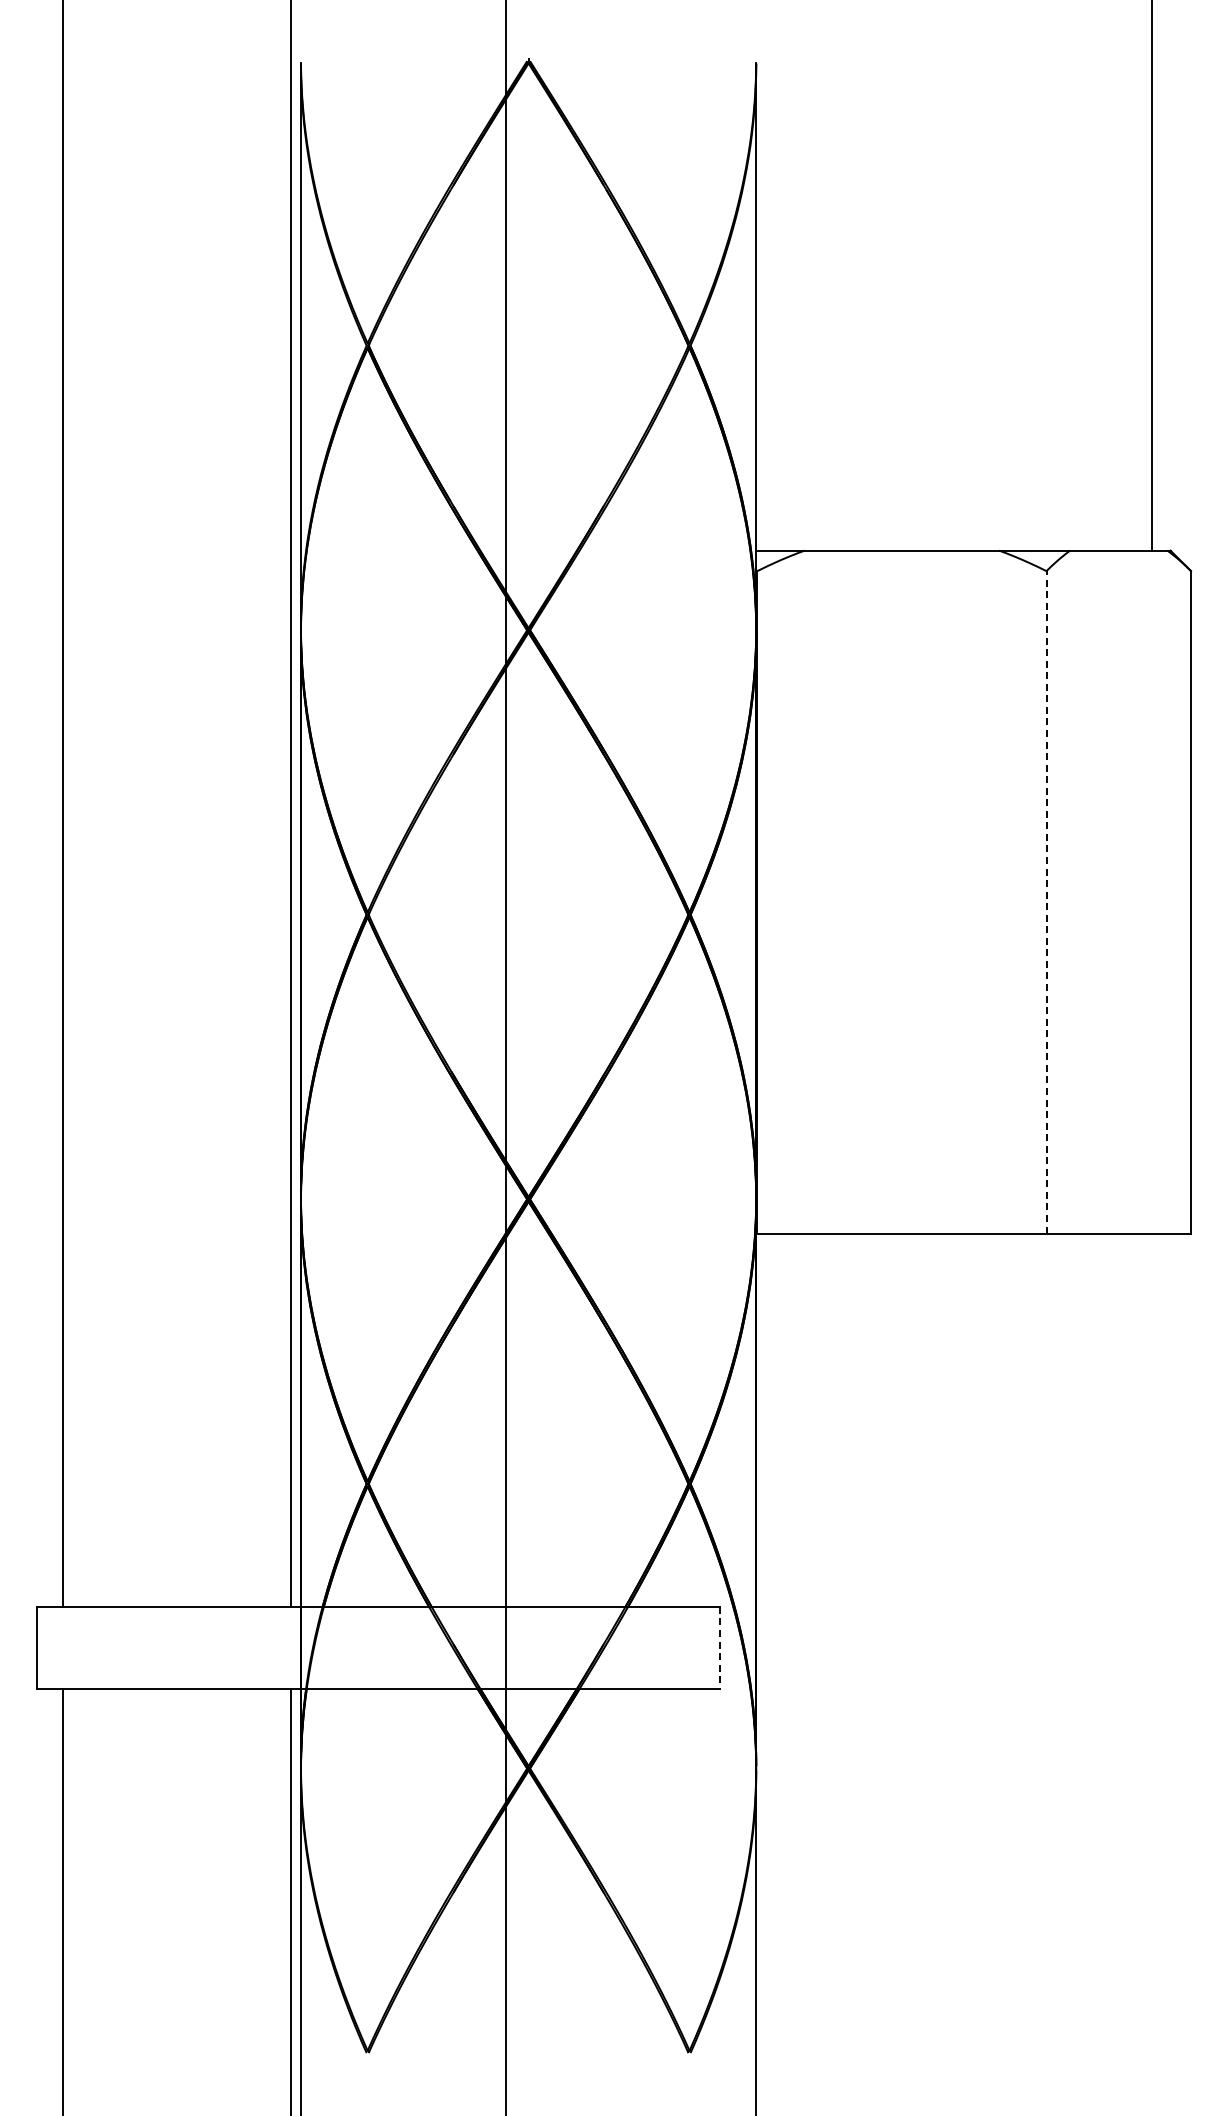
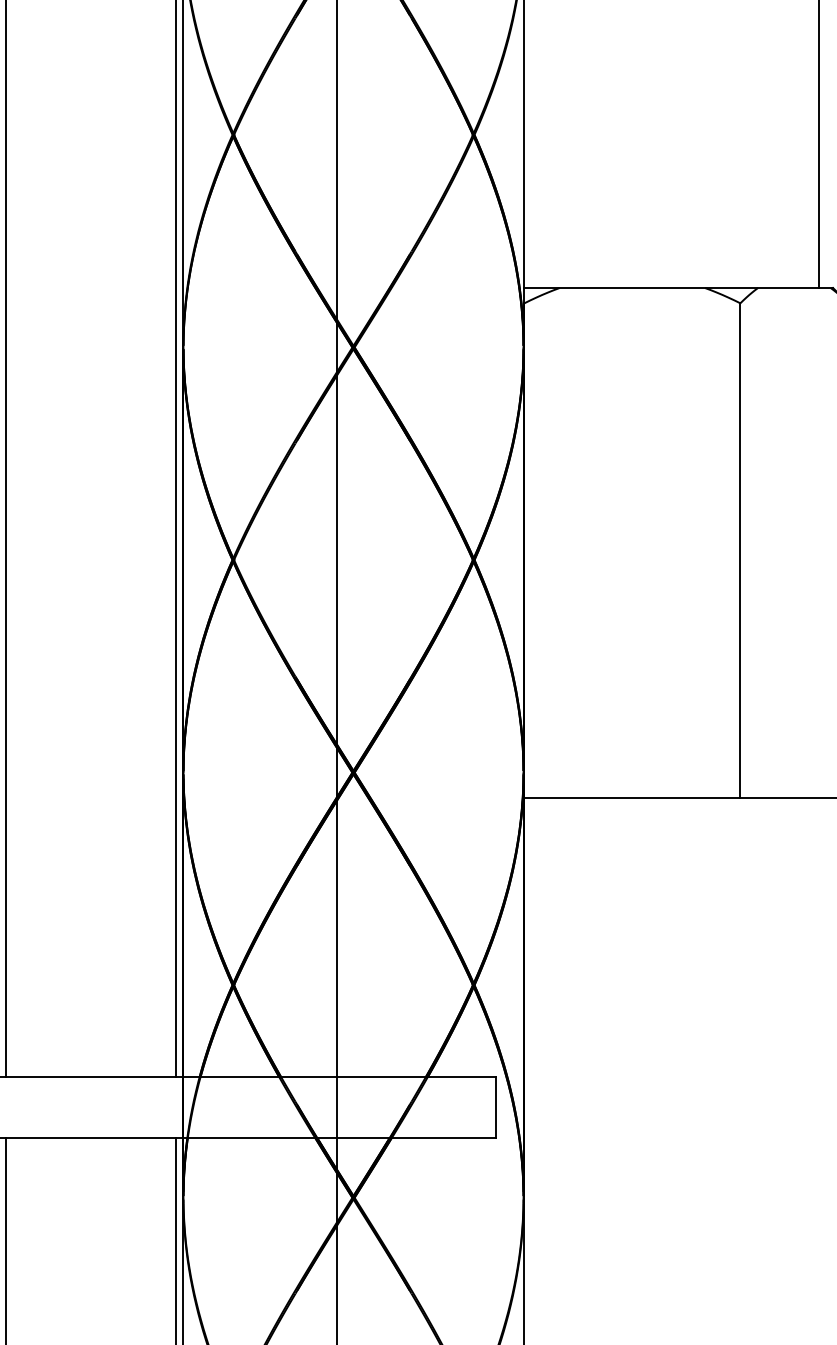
line: (1046, 901) -> (740, 550), dashed -> solid
line: (719, 1647) -> (496, 1107), dashed -> solid

